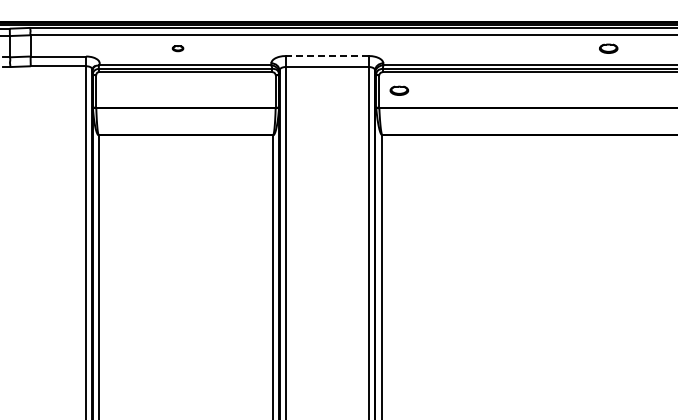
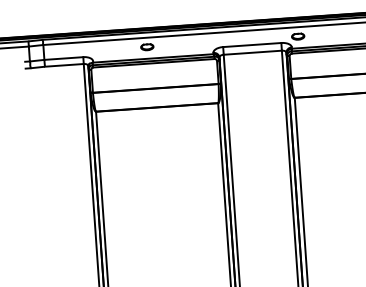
part: (177, 48) -> (146, 47), size x1.67
line: (327, 56) -> (252, 45), dashed -> solid
part: (399, 90) -> (298, 36), moved

